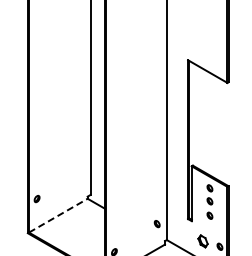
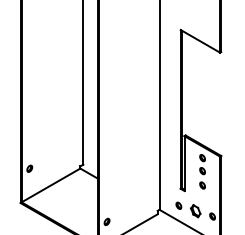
line: (58, 215) -> (51, 185), dashed -> solid
part: (156, 224) -> (178, 206), moved

